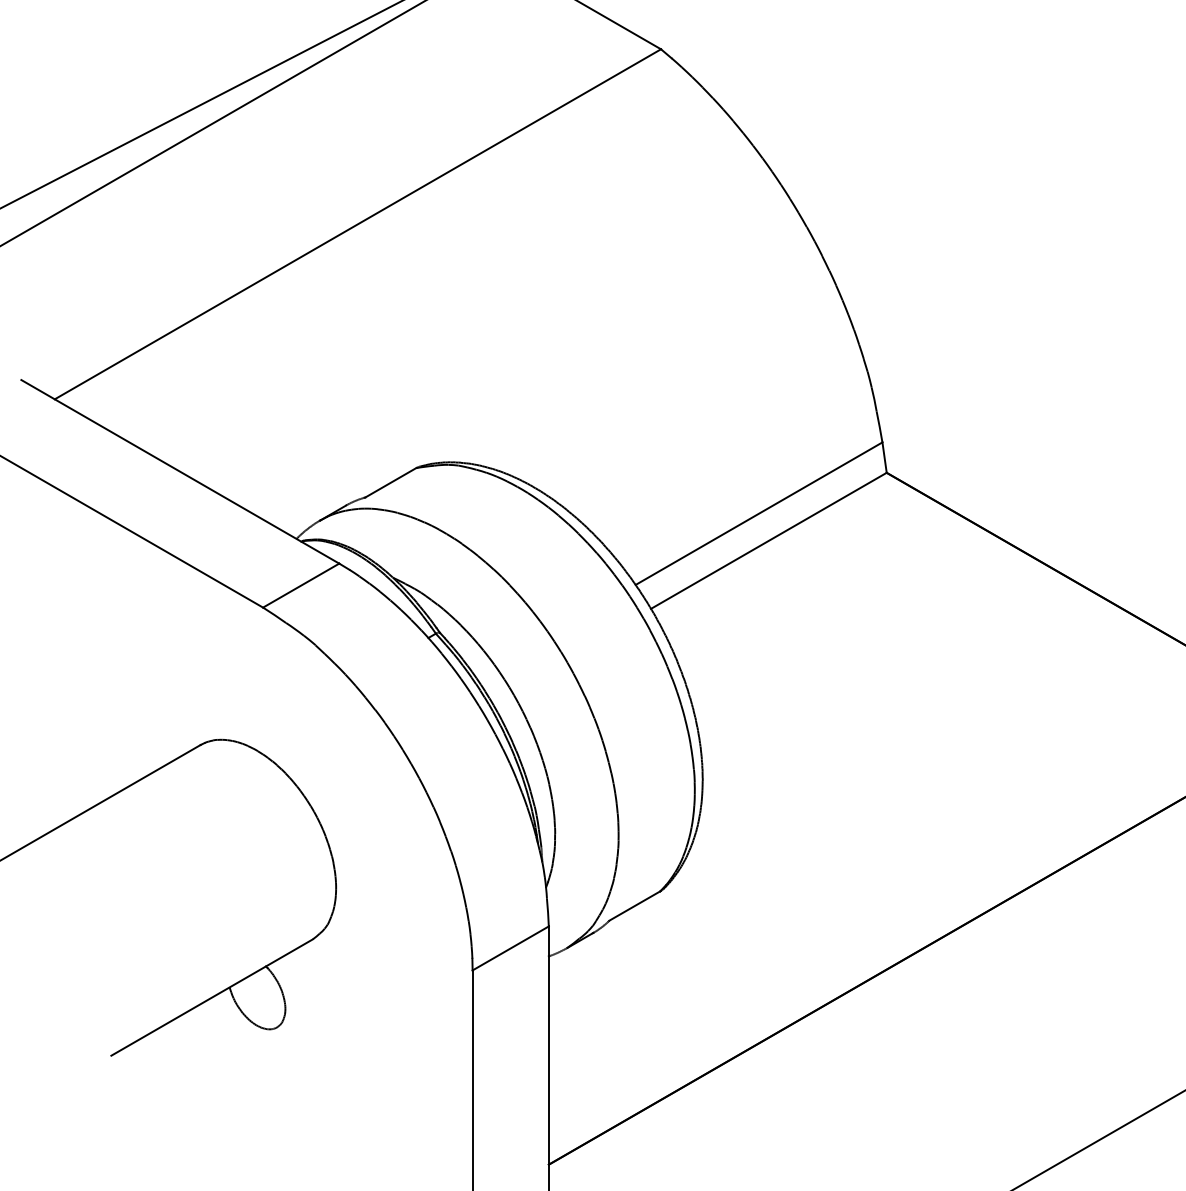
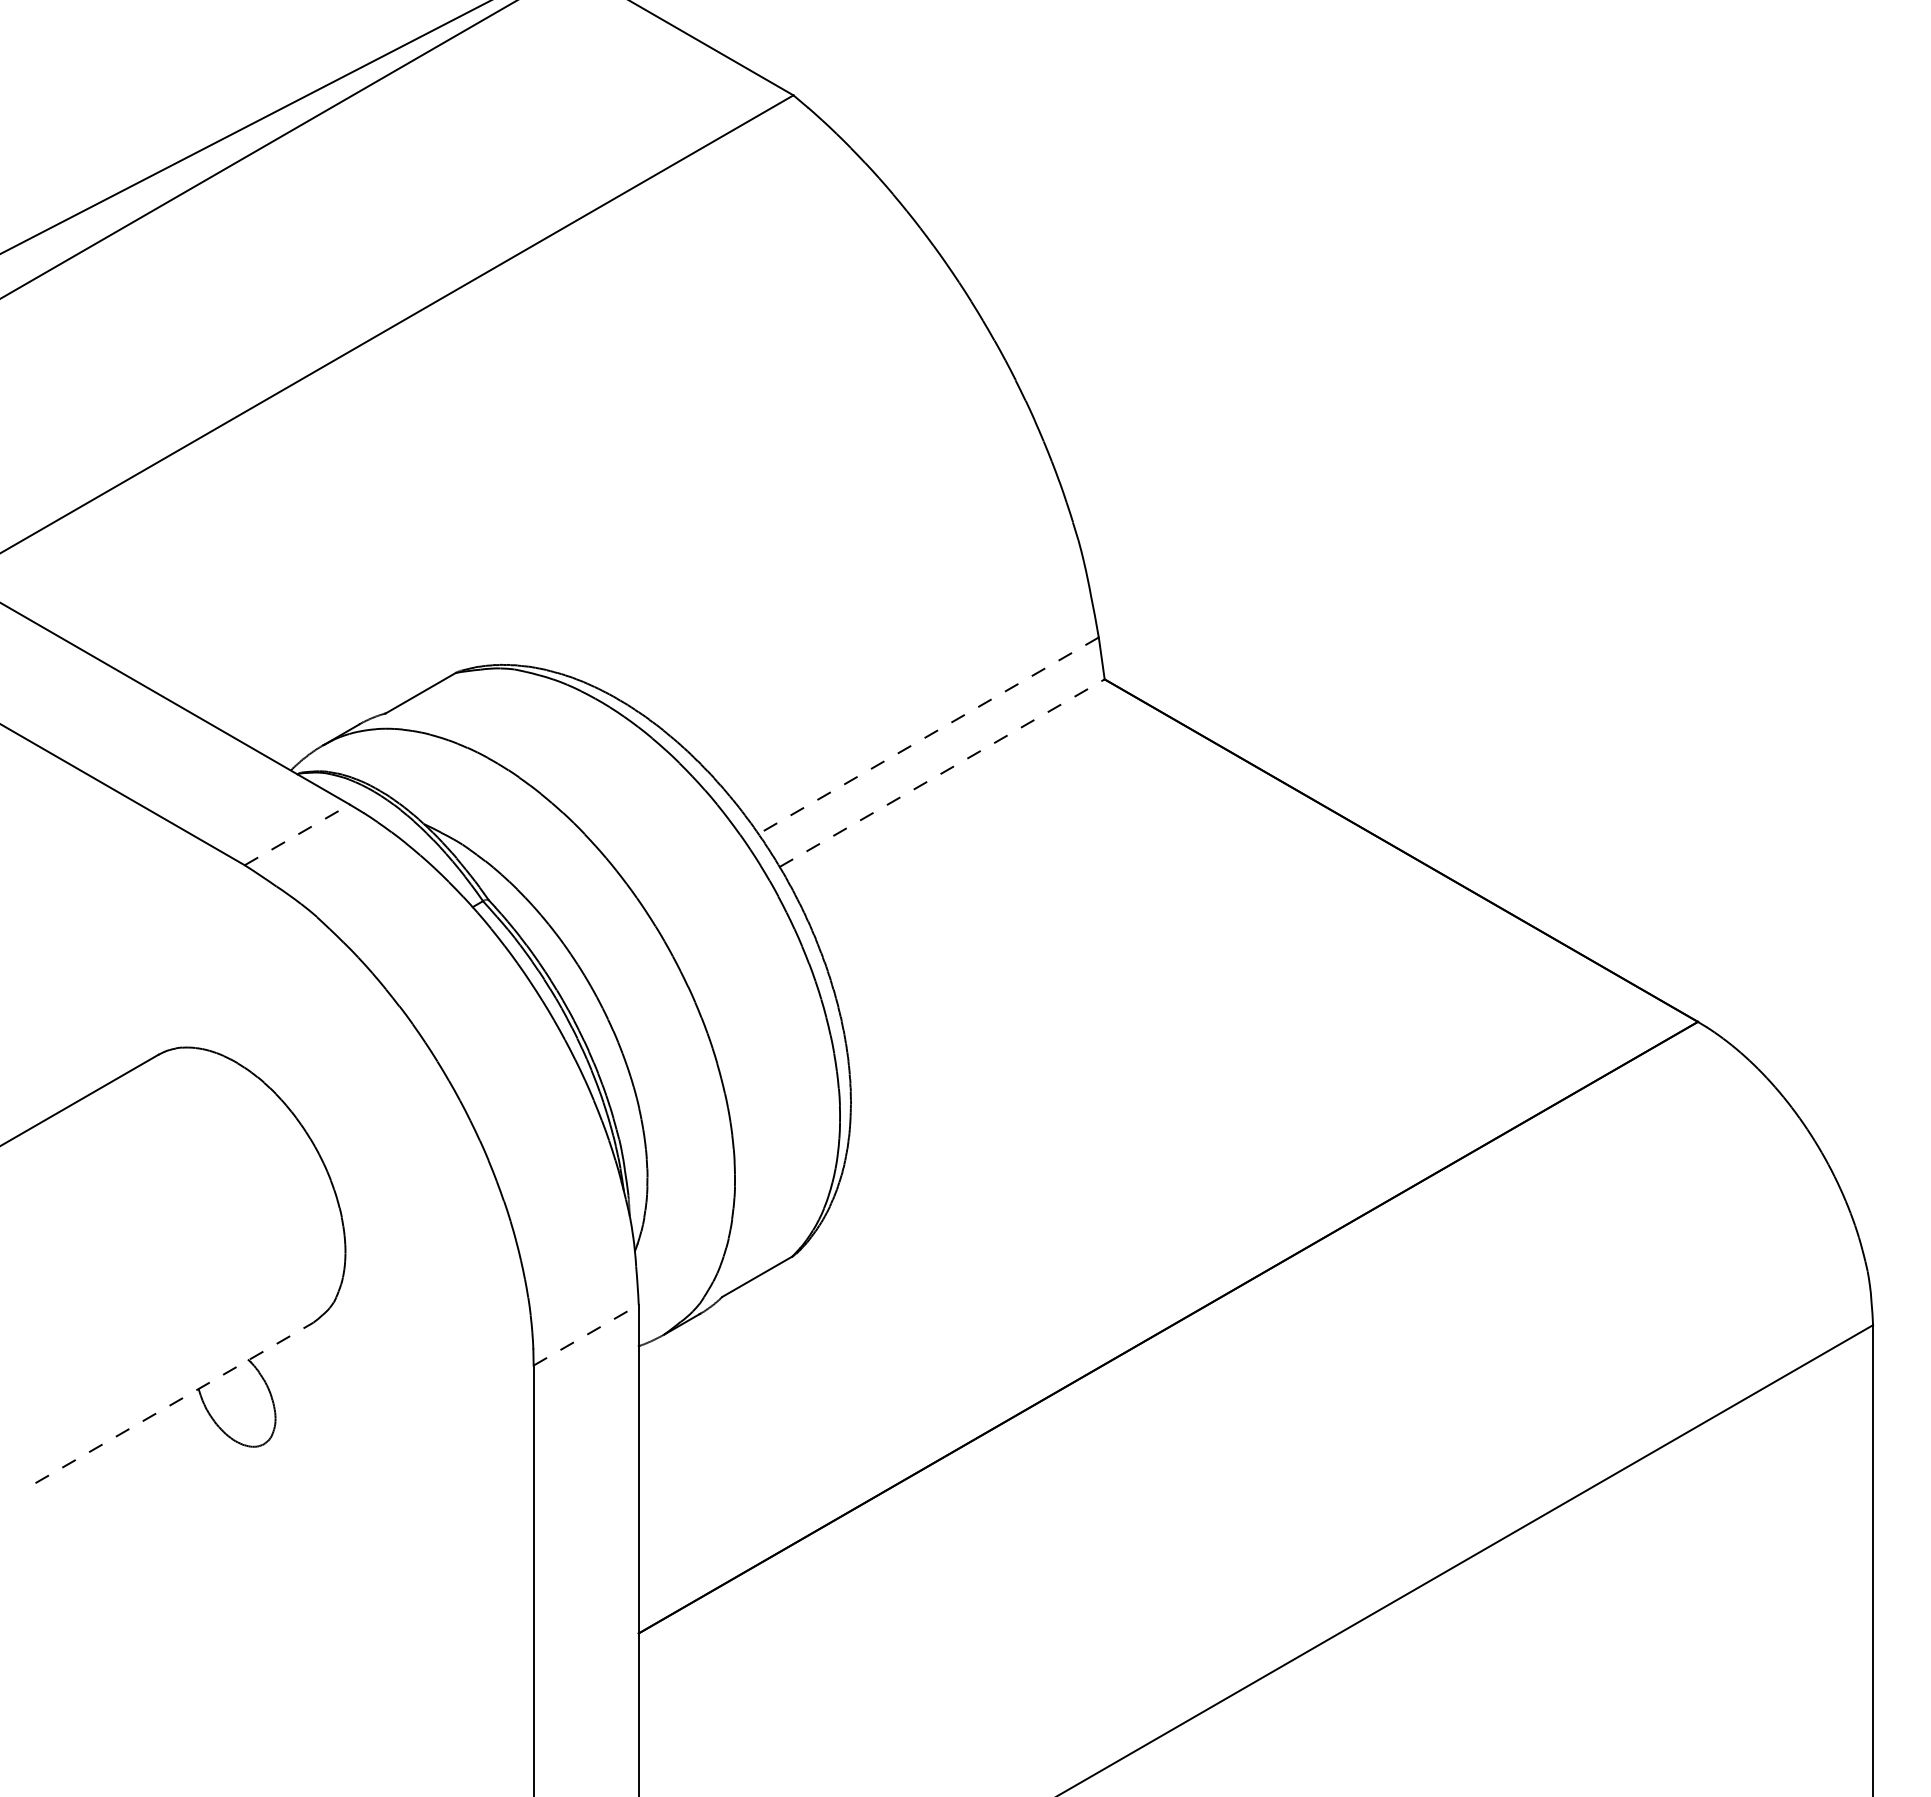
line: (758, 513) -> (928, 735), solid -> dashed
line: (769, 541) -> (942, 773), solid -> dashed
line: (301, 585) -> (297, 834), solid -> dashed
line: (510, 948) -> (586, 1335), solid -> dashed
line: (212, 997) -> (174, 1402), solid -> dashed

